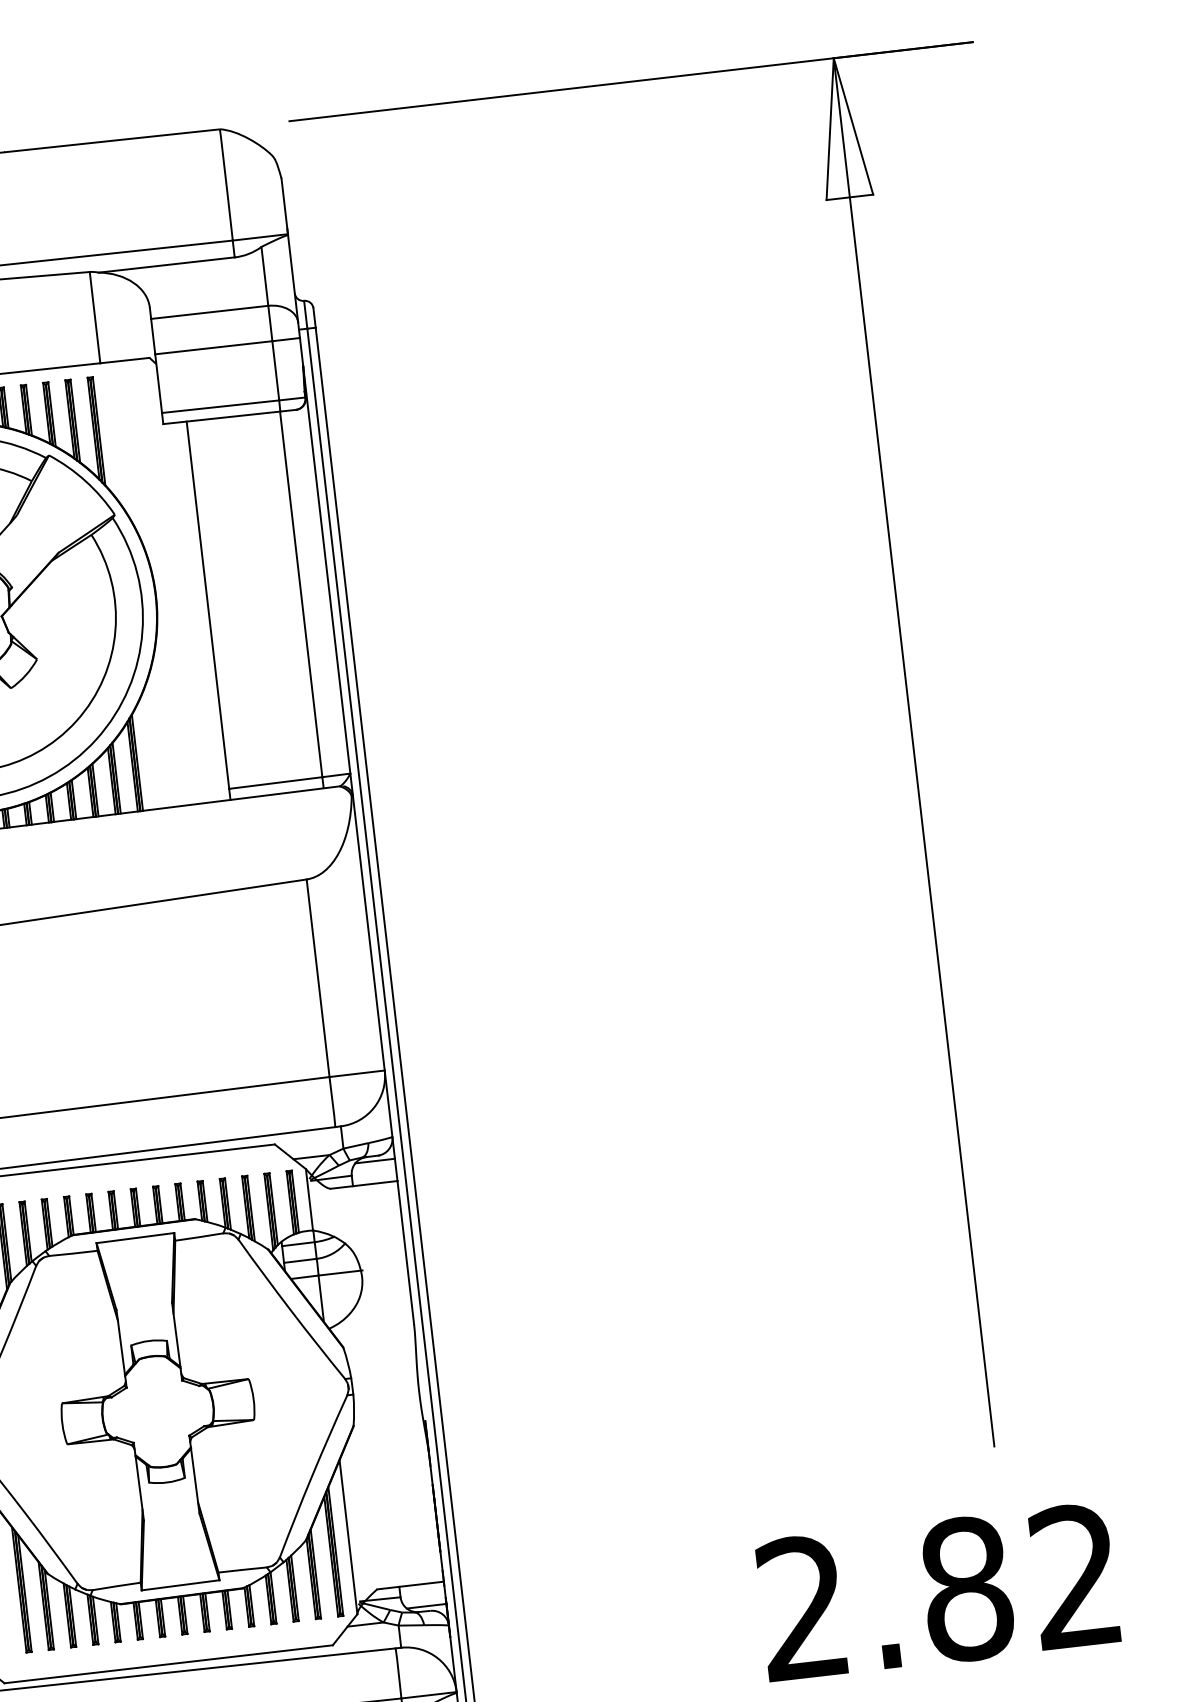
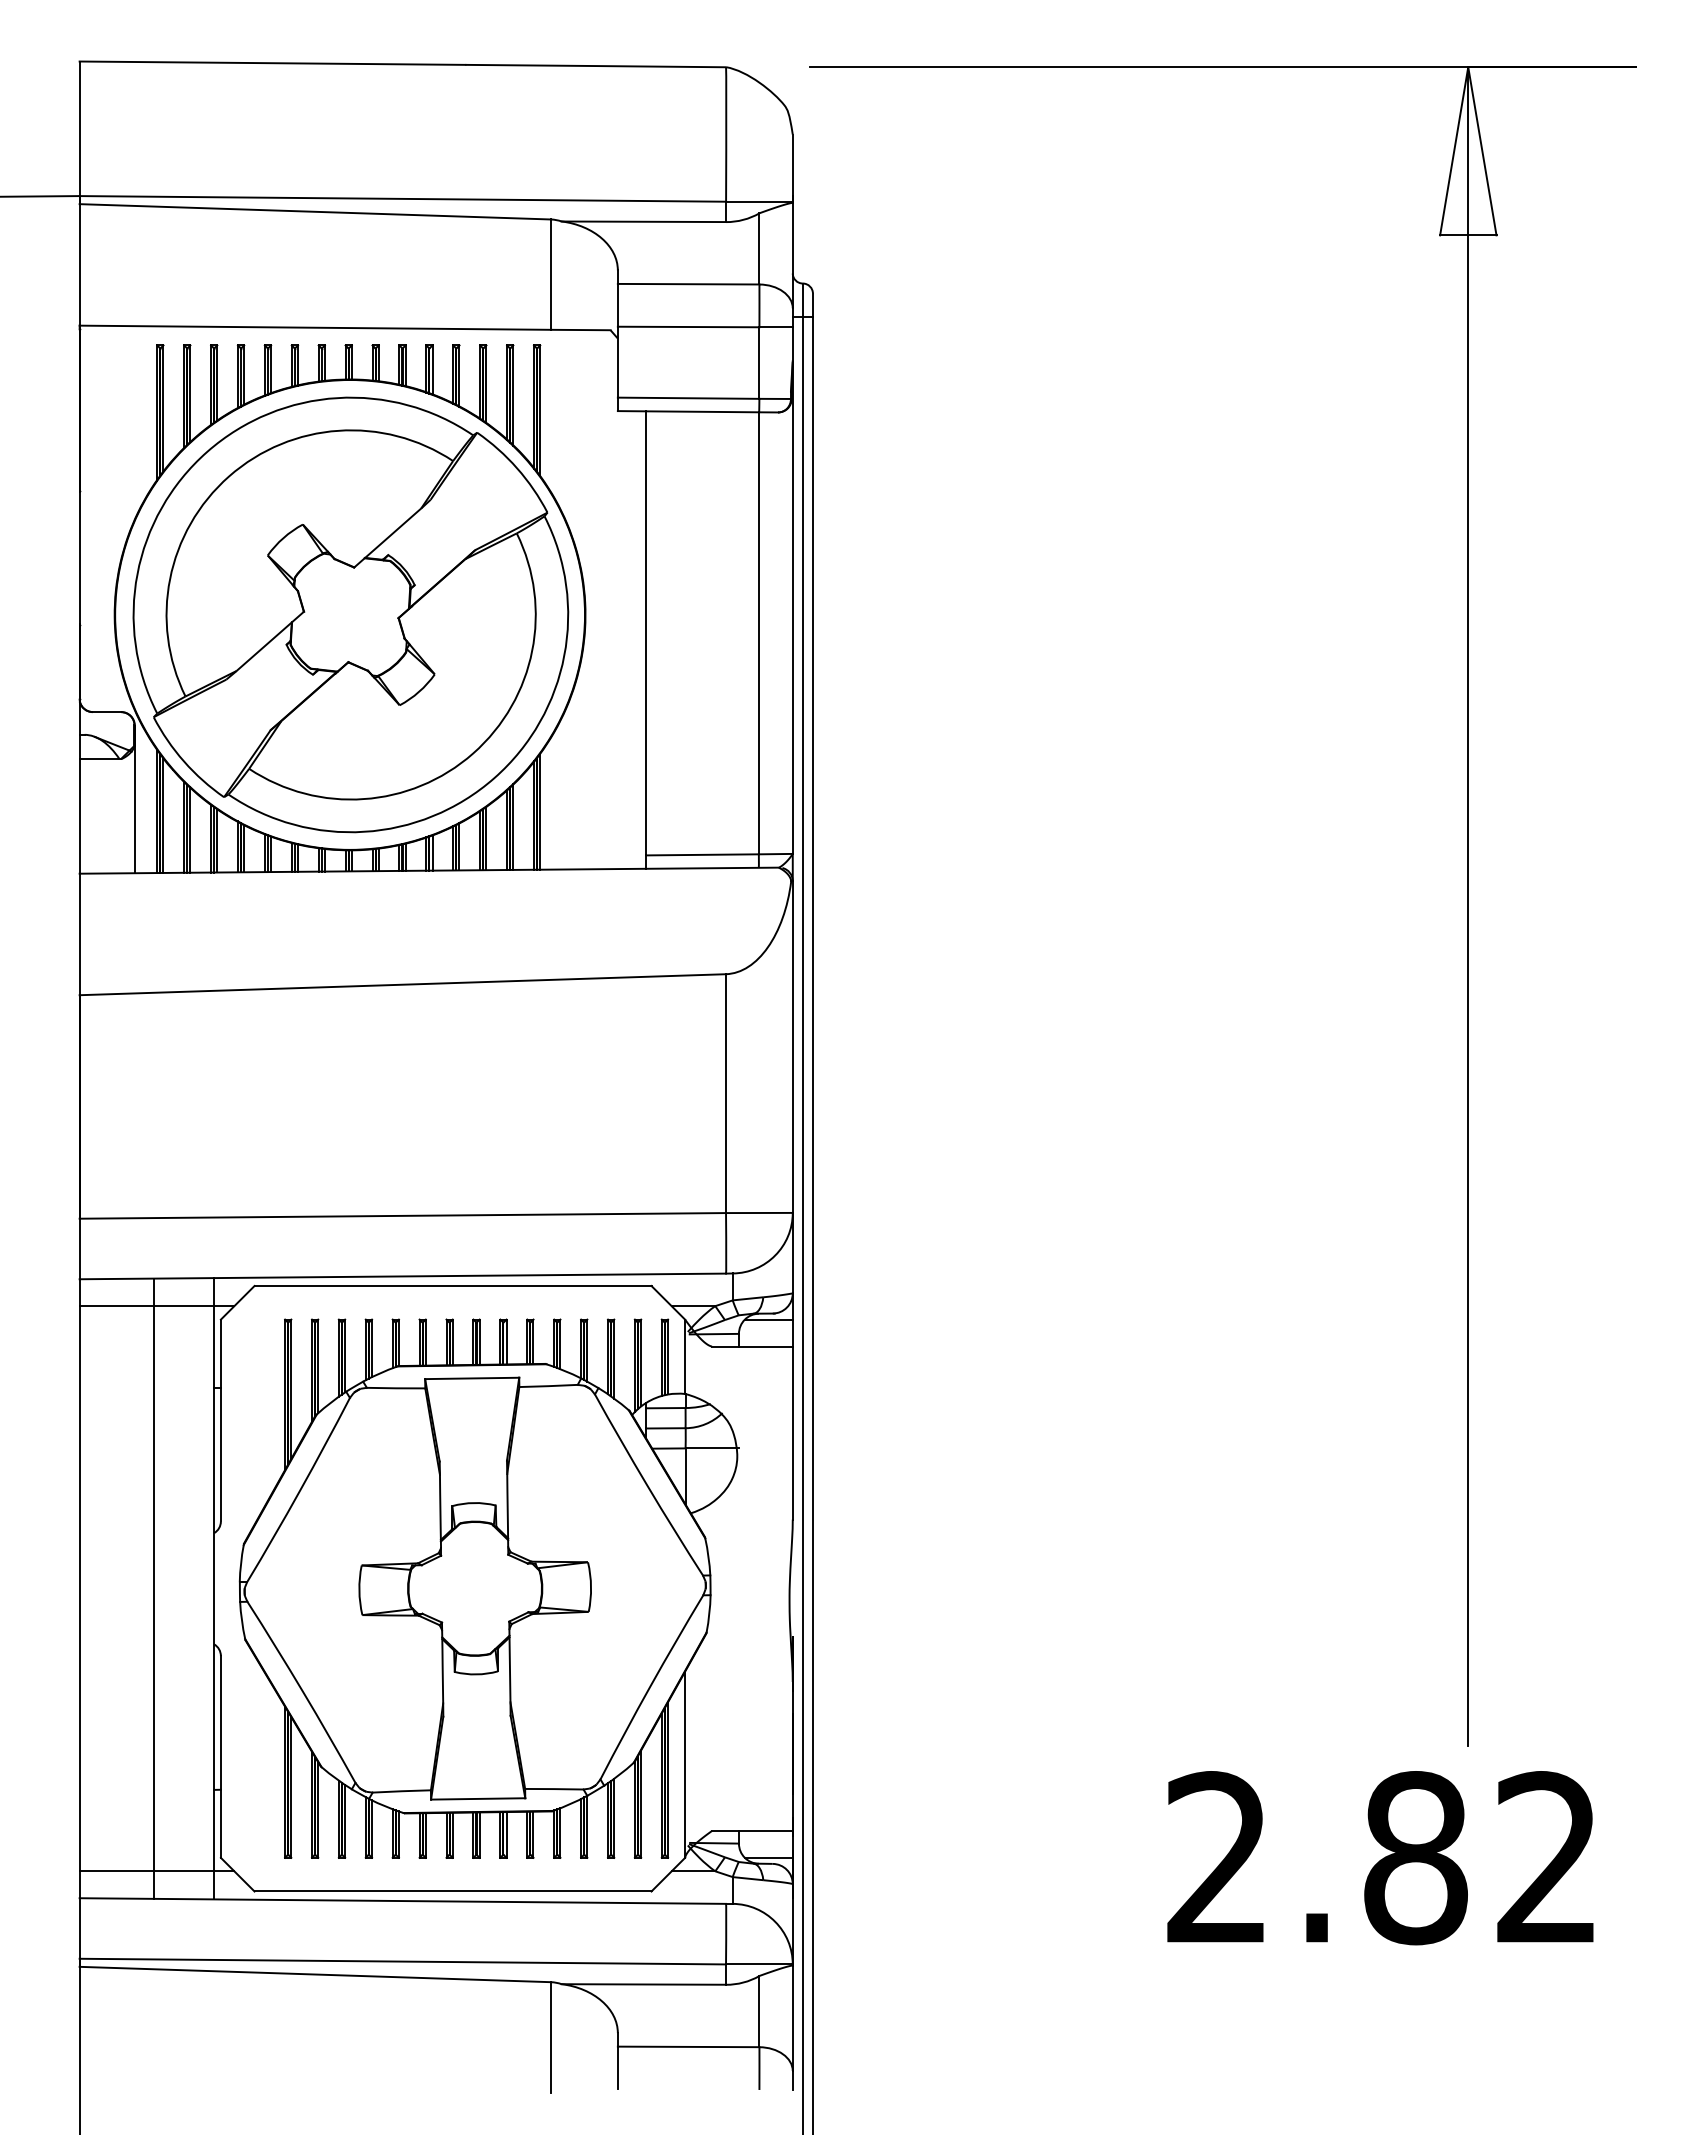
text: (937, 1592) -> (1380, 1858), moved

